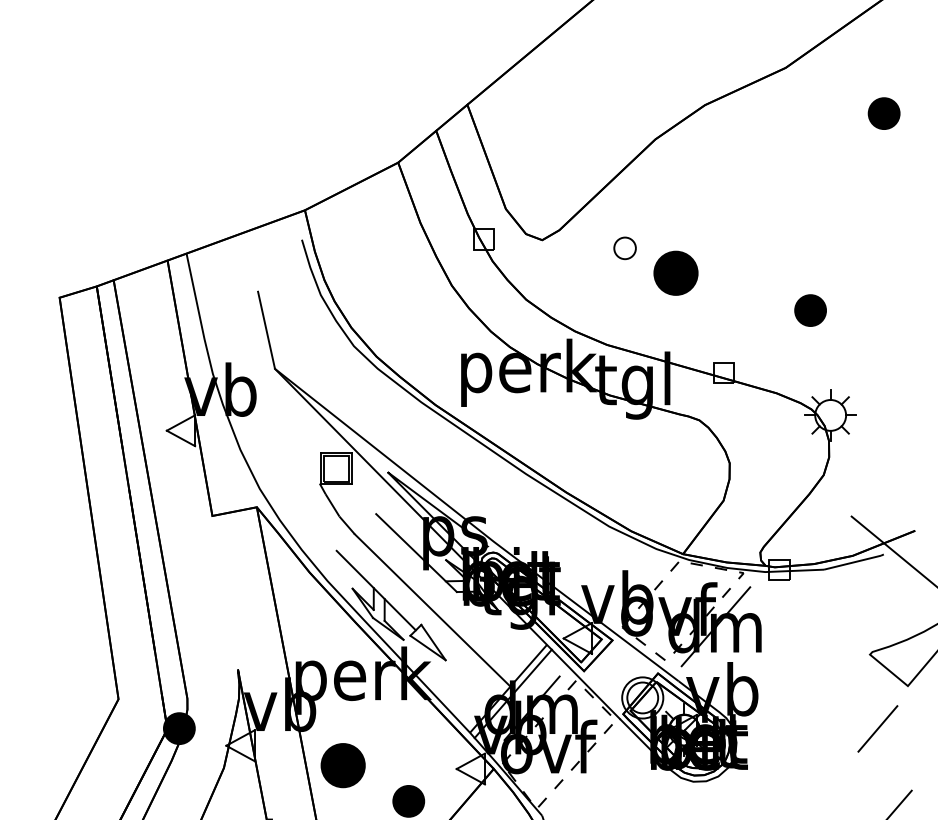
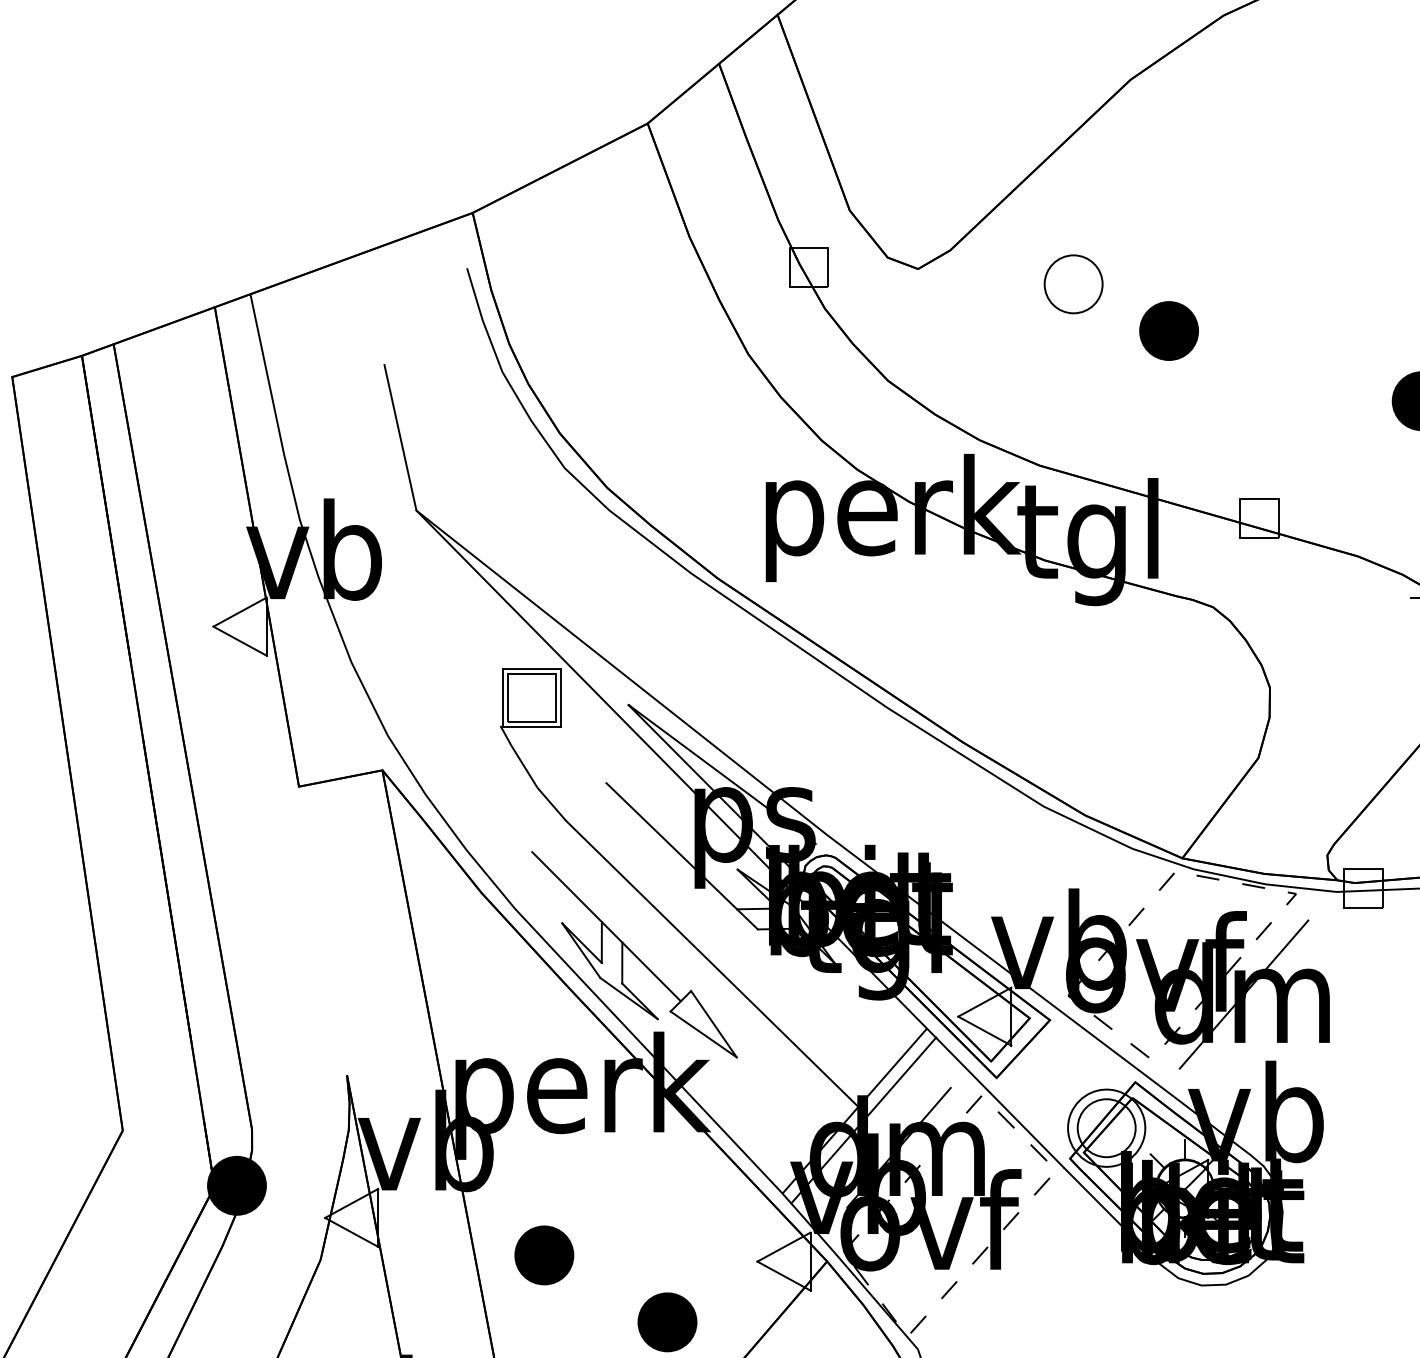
part: (624, 248) -> (1072, 284), size x1.43
part: (675, 272) -> (1168, 329), size x0.71
part: (342, 765) -> (543, 1255), size x0.71

